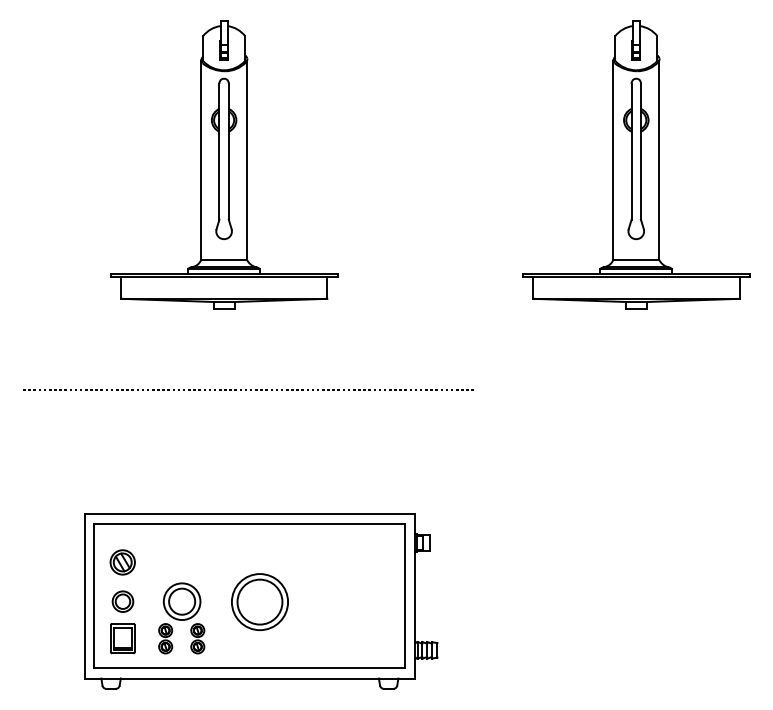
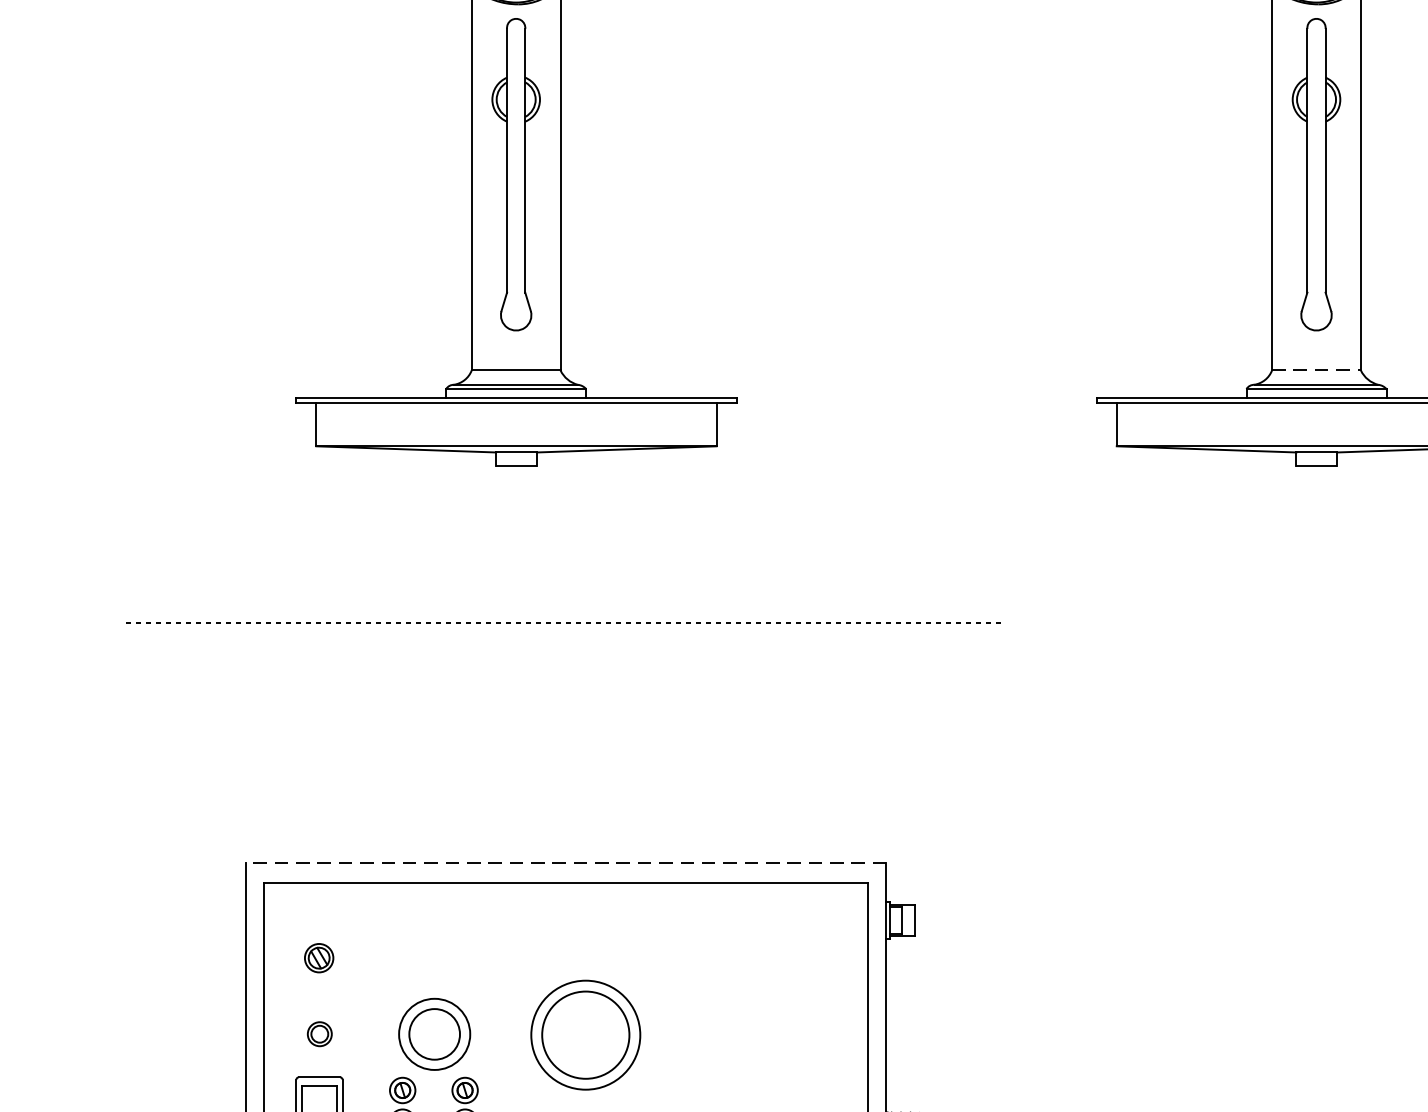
line: (636, 259) -> (1316, 369), solid -> dashed
line: (249, 513) -> (565, 863), solid -> dashed
part: (122, 562) -> (318, 958), size x0.6
part: (122, 601) -> (318, 1033), size x0.6

